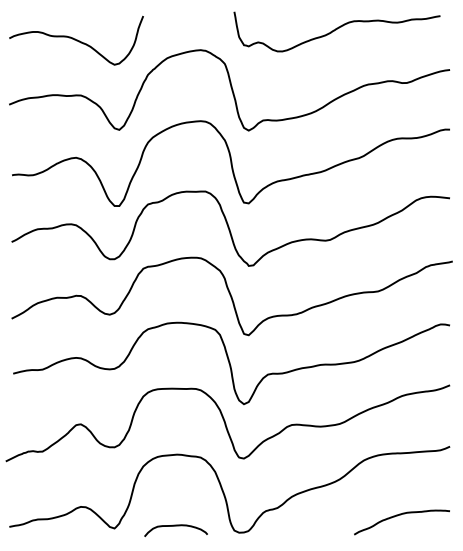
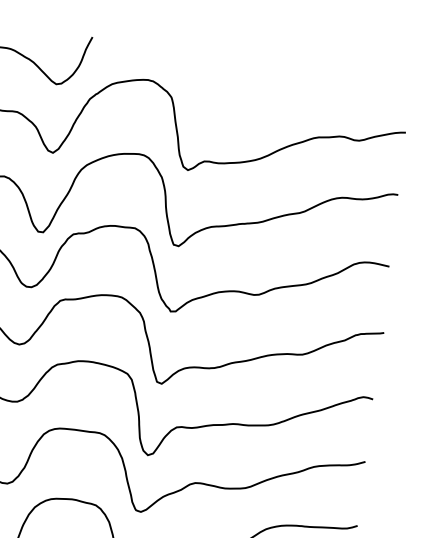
curve: (336, 30) -> (292, 76), removed

